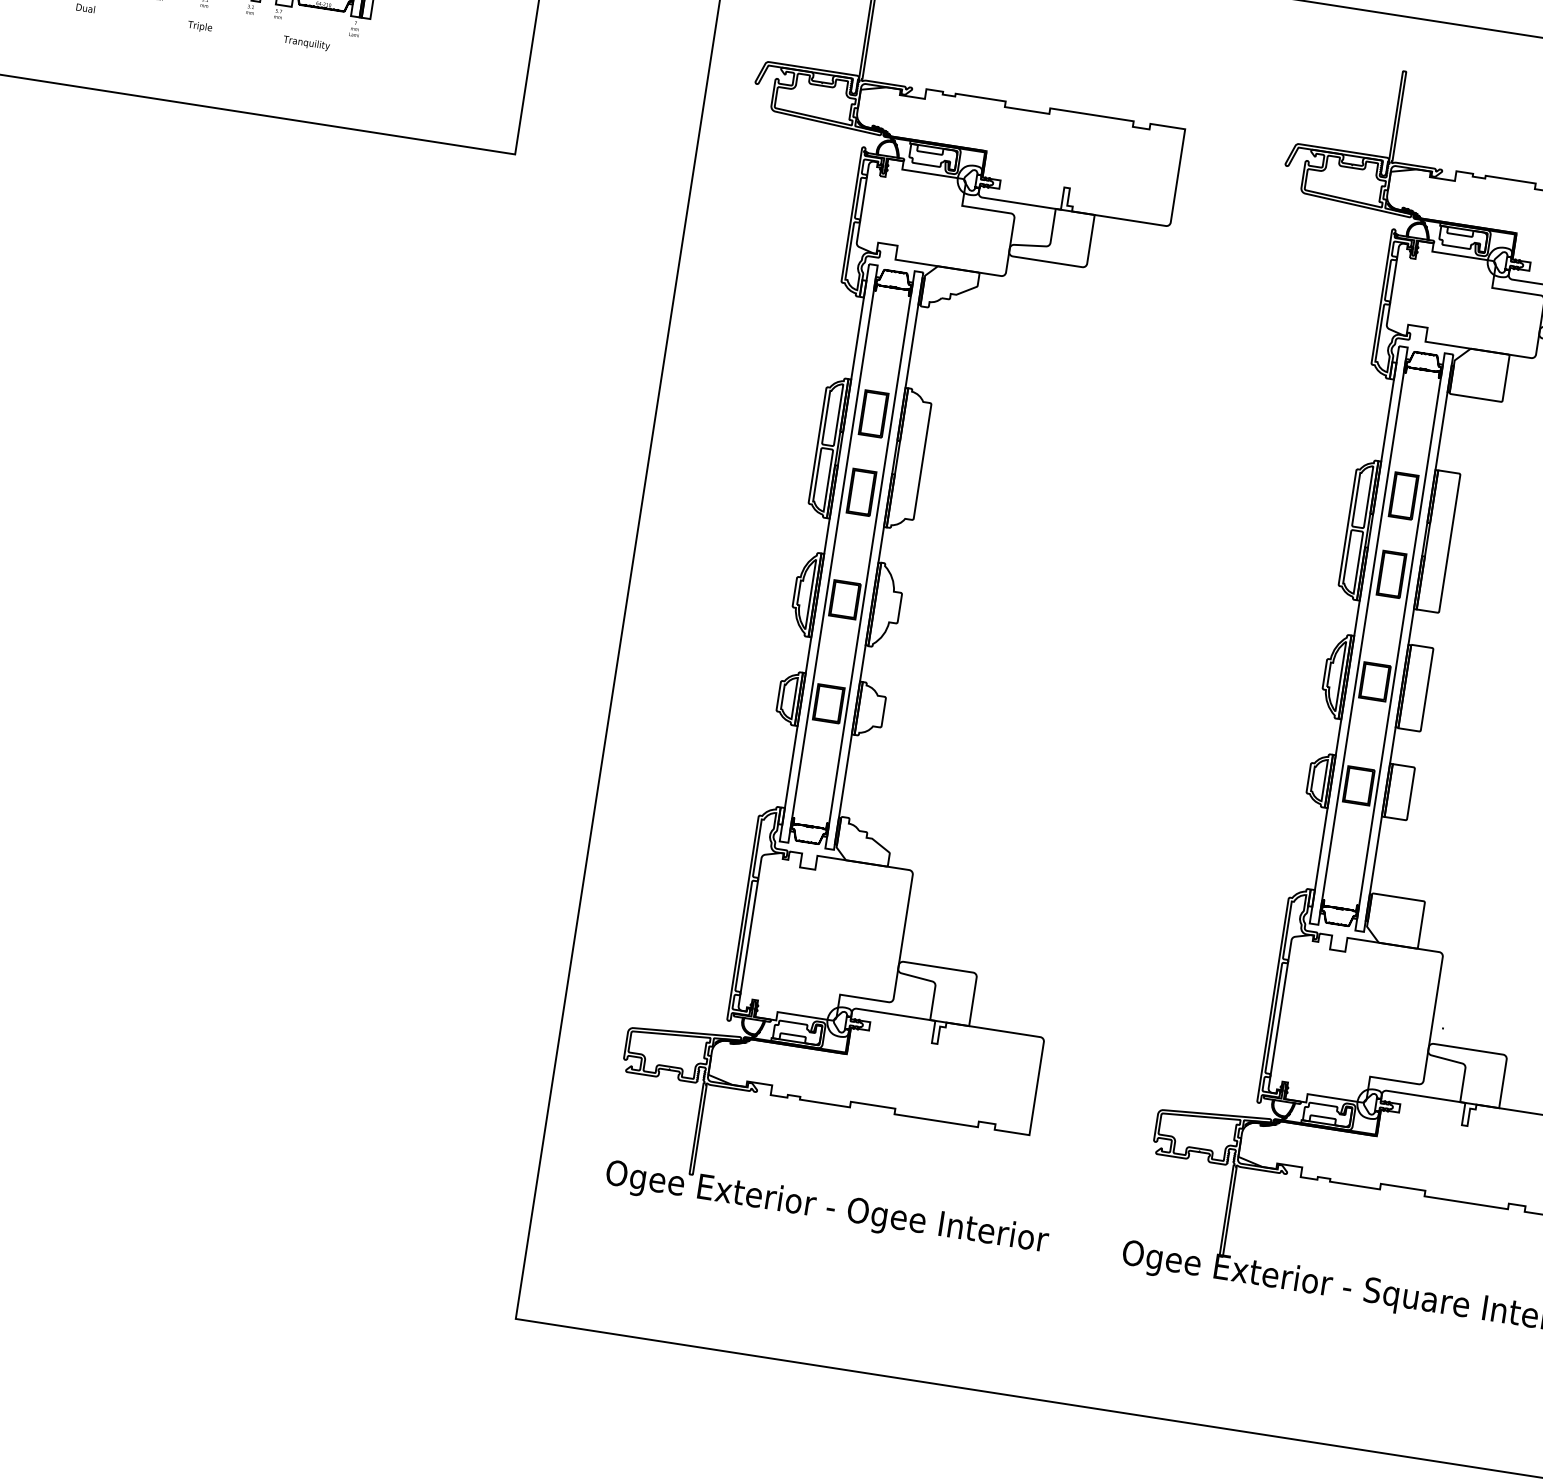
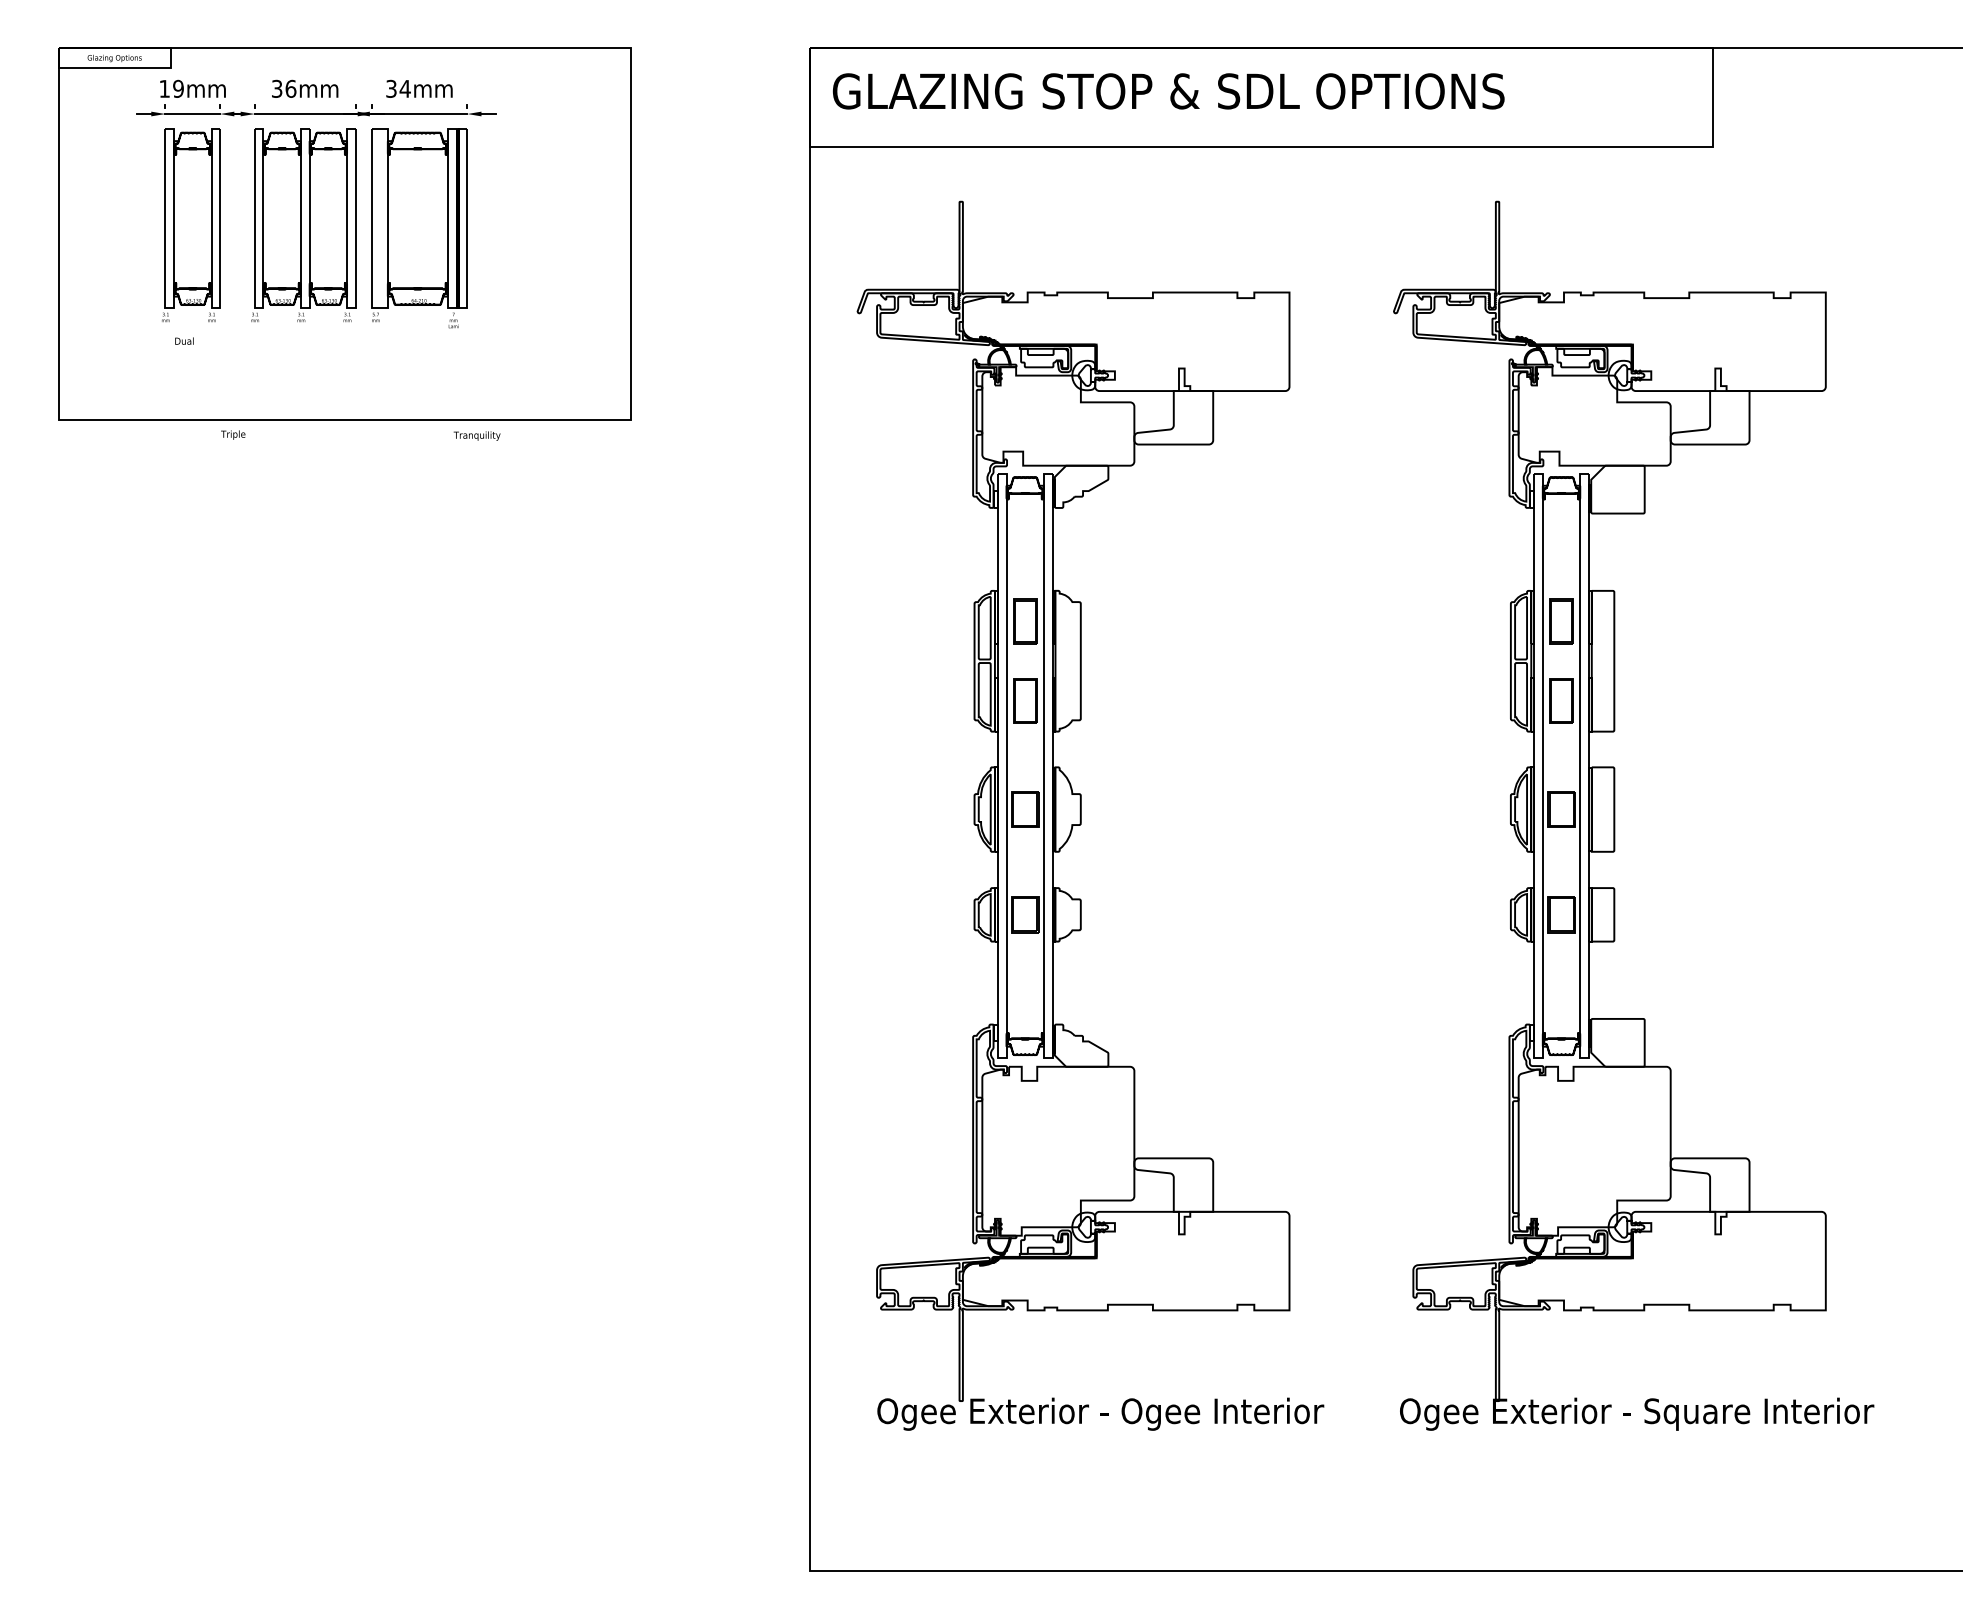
text: (200, 26) -> (233, 434), moved
text: (306, 42) -> (476, 435), moved

